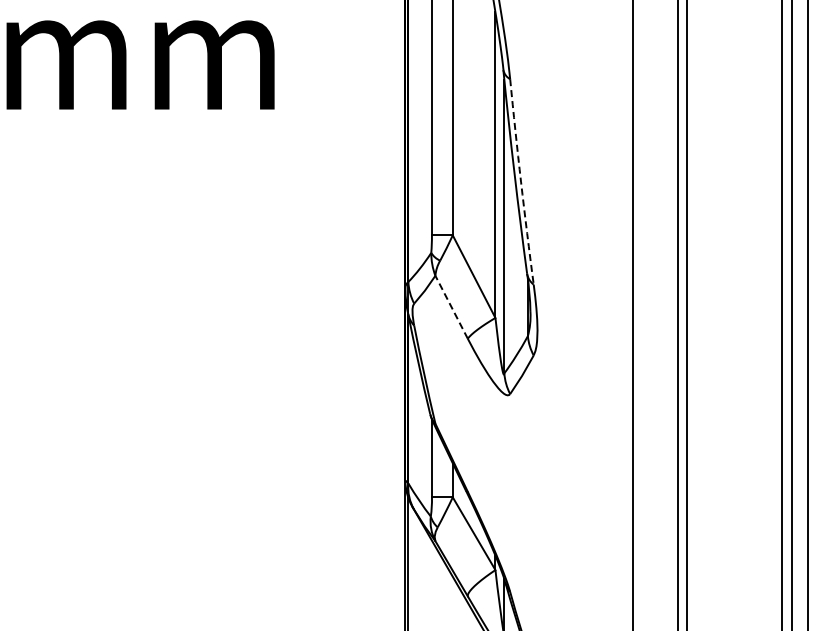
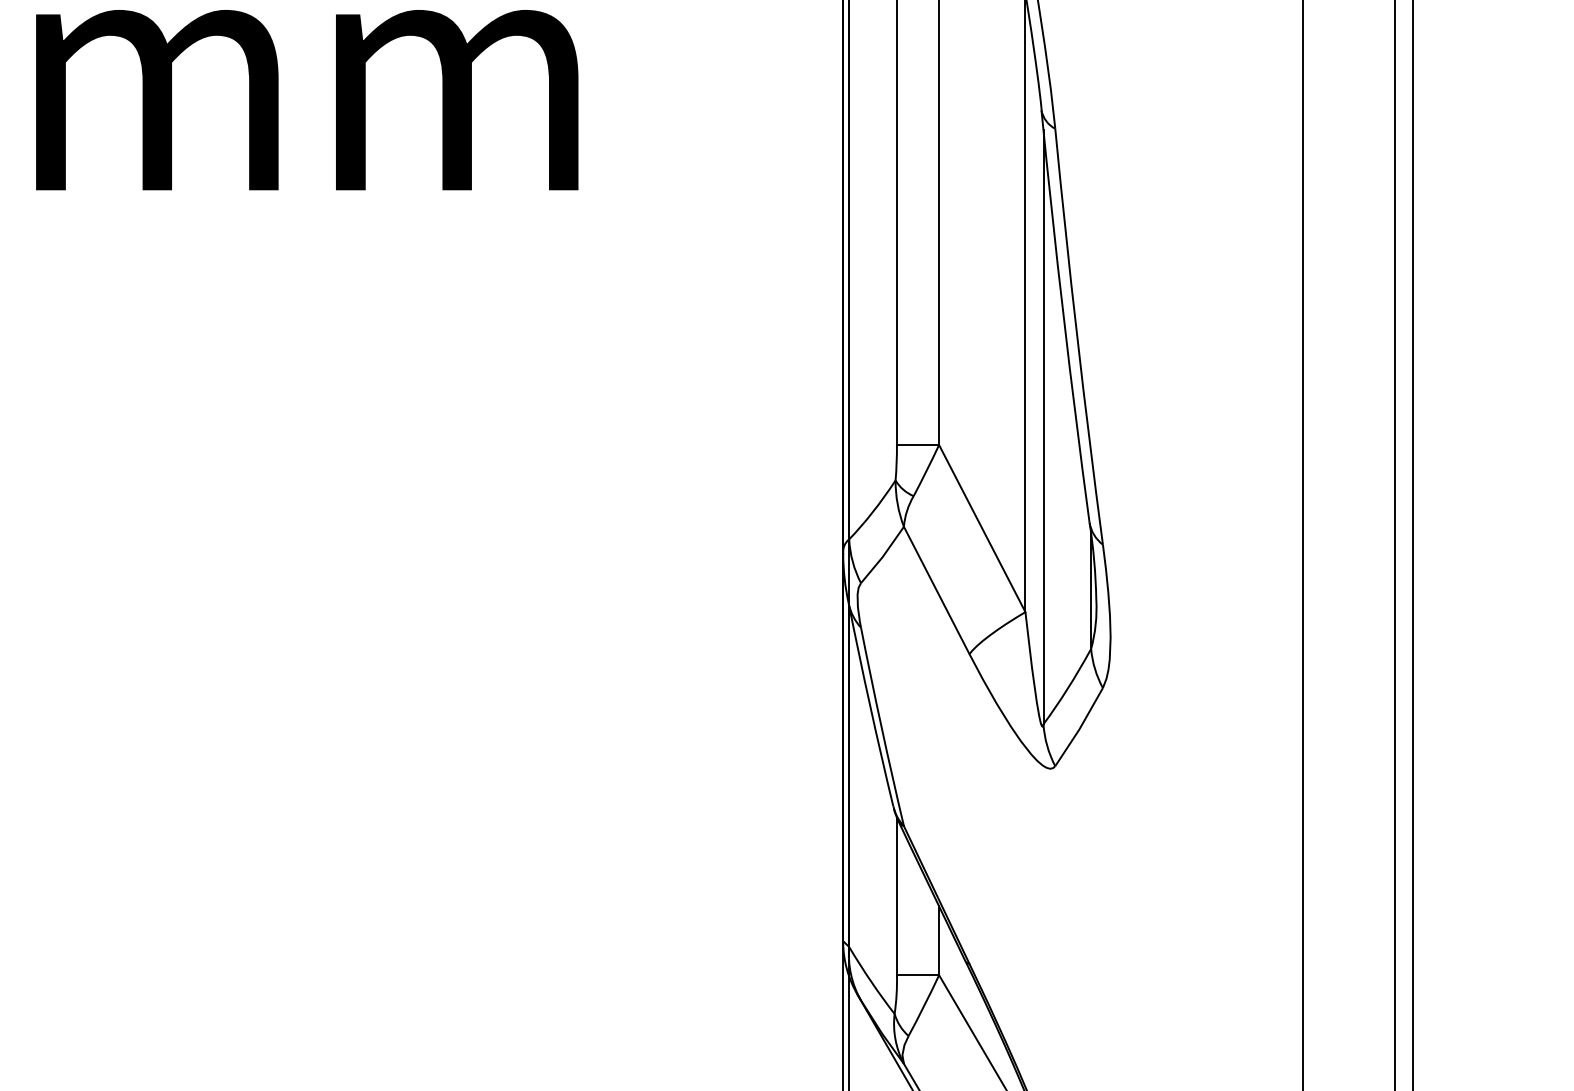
arc: (521, 182) -> (1078, 337), dashed -> solid
line: (451, 306) -> (936, 588), dashed -> solid

